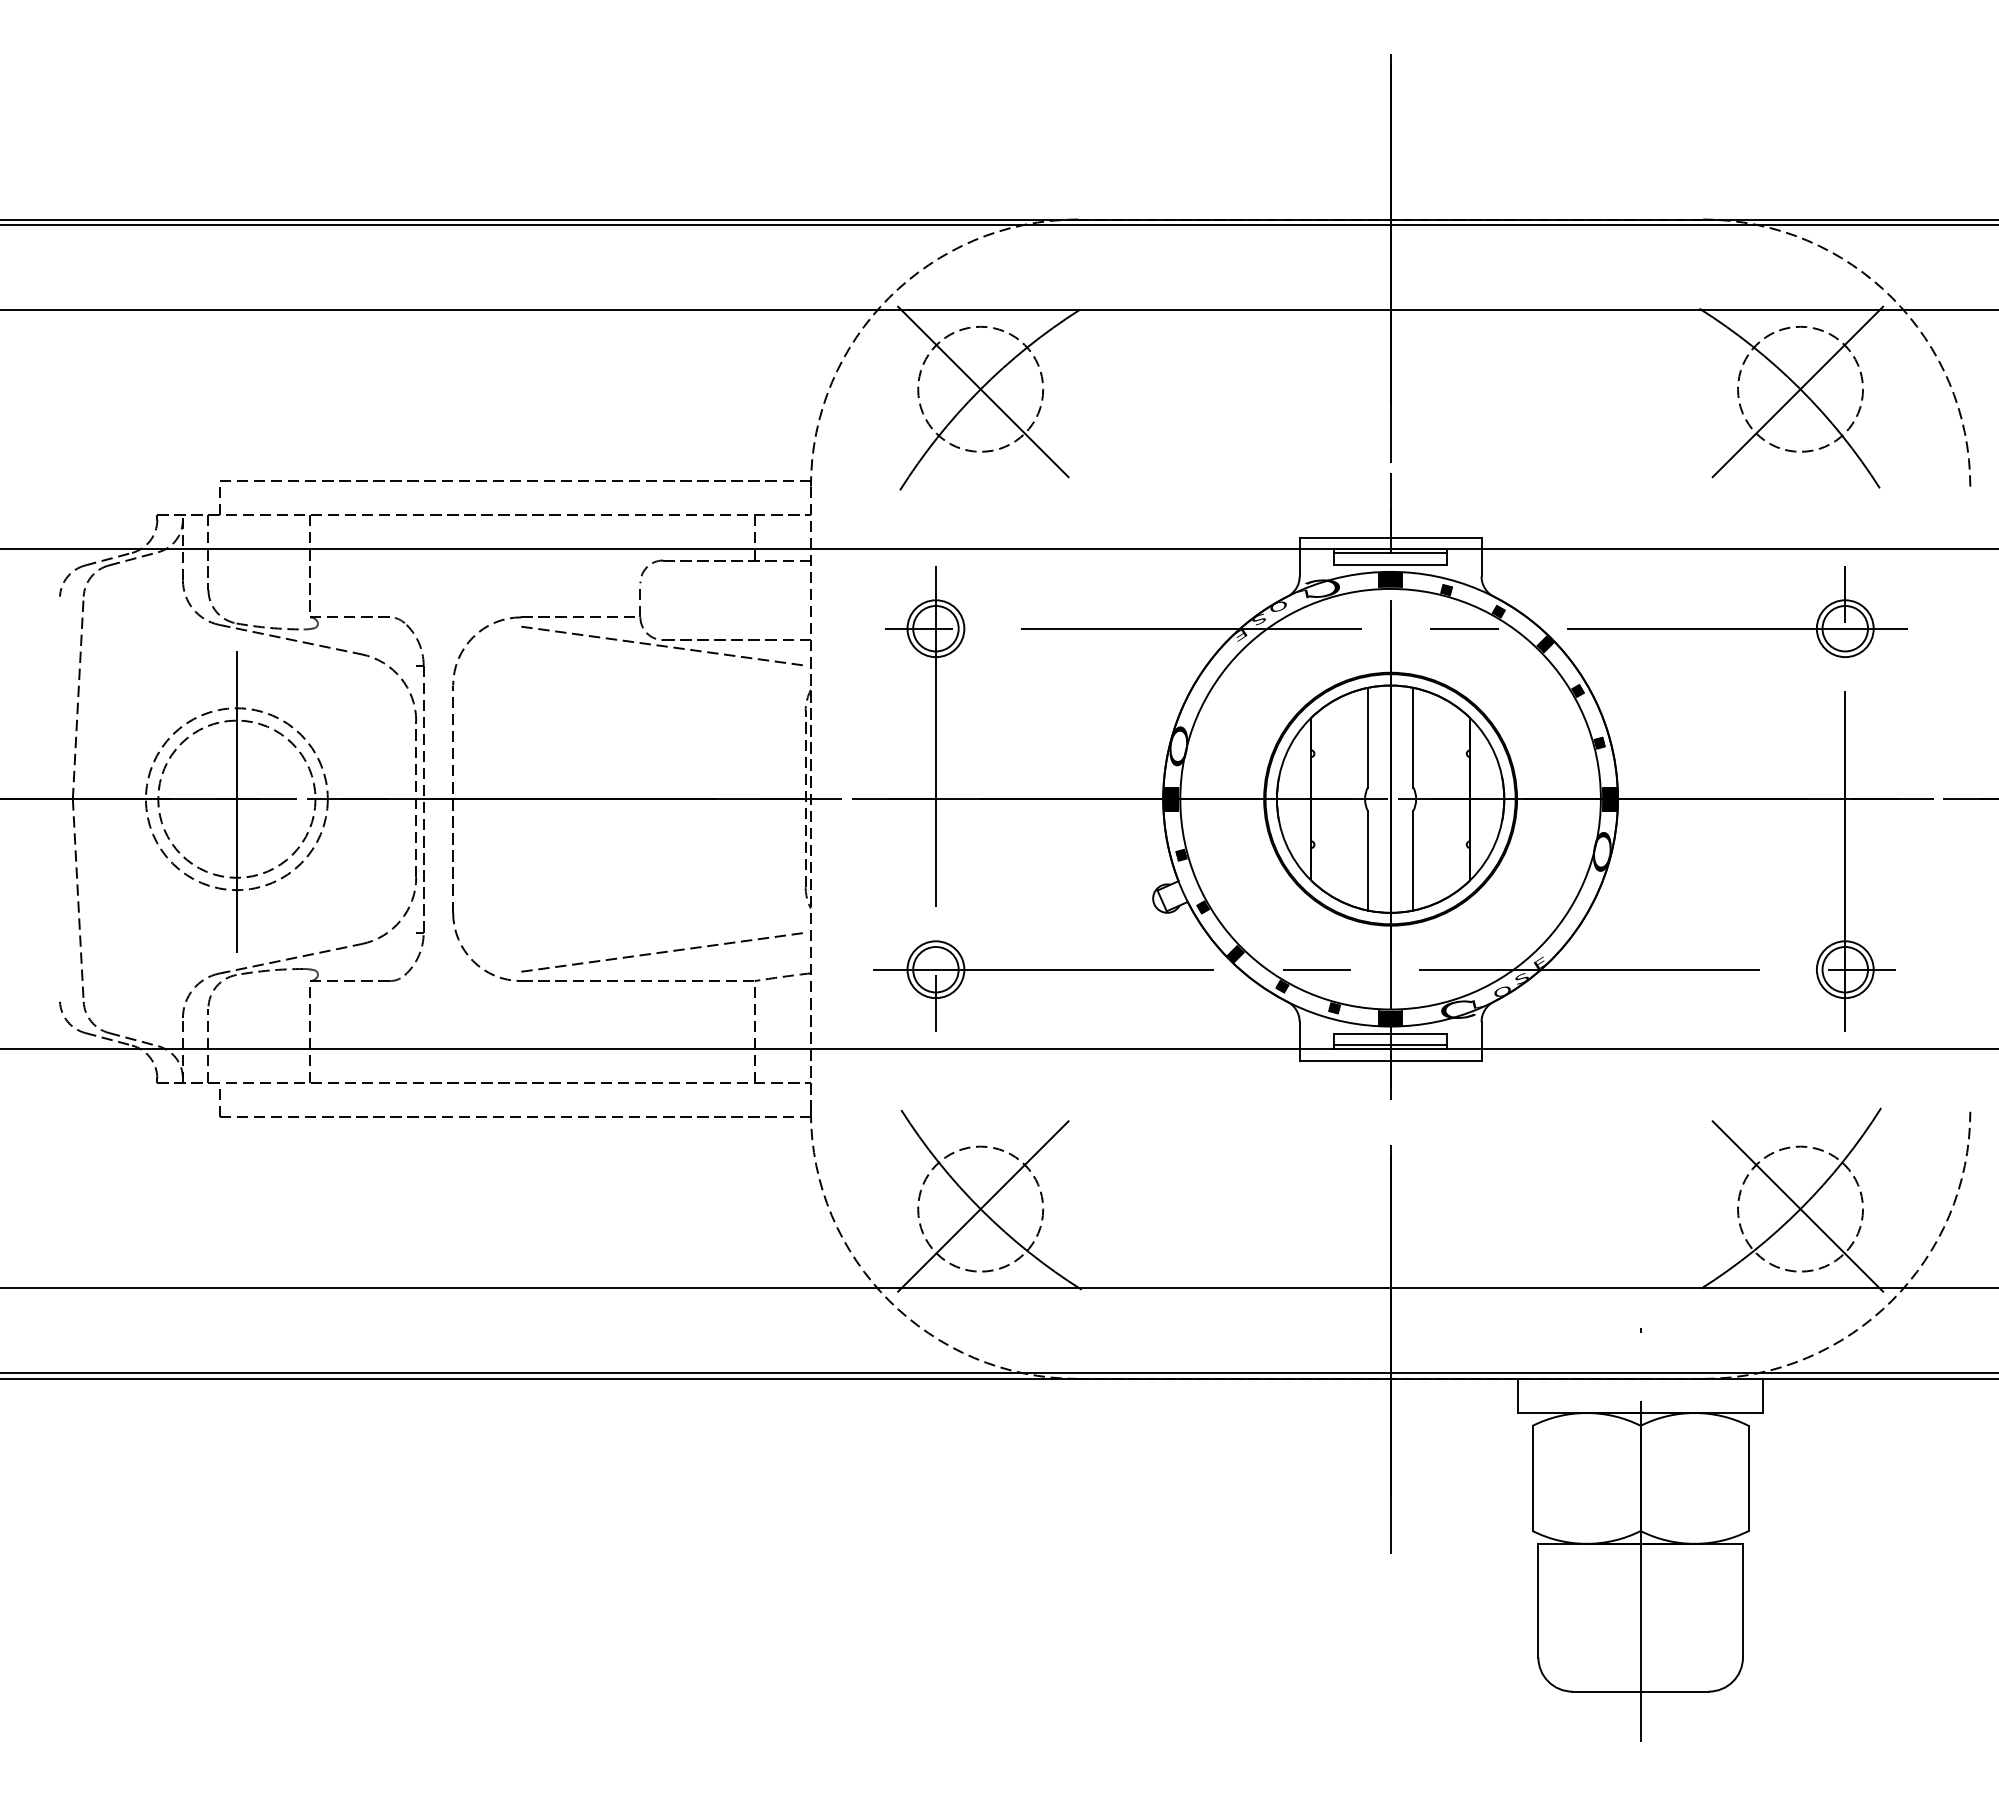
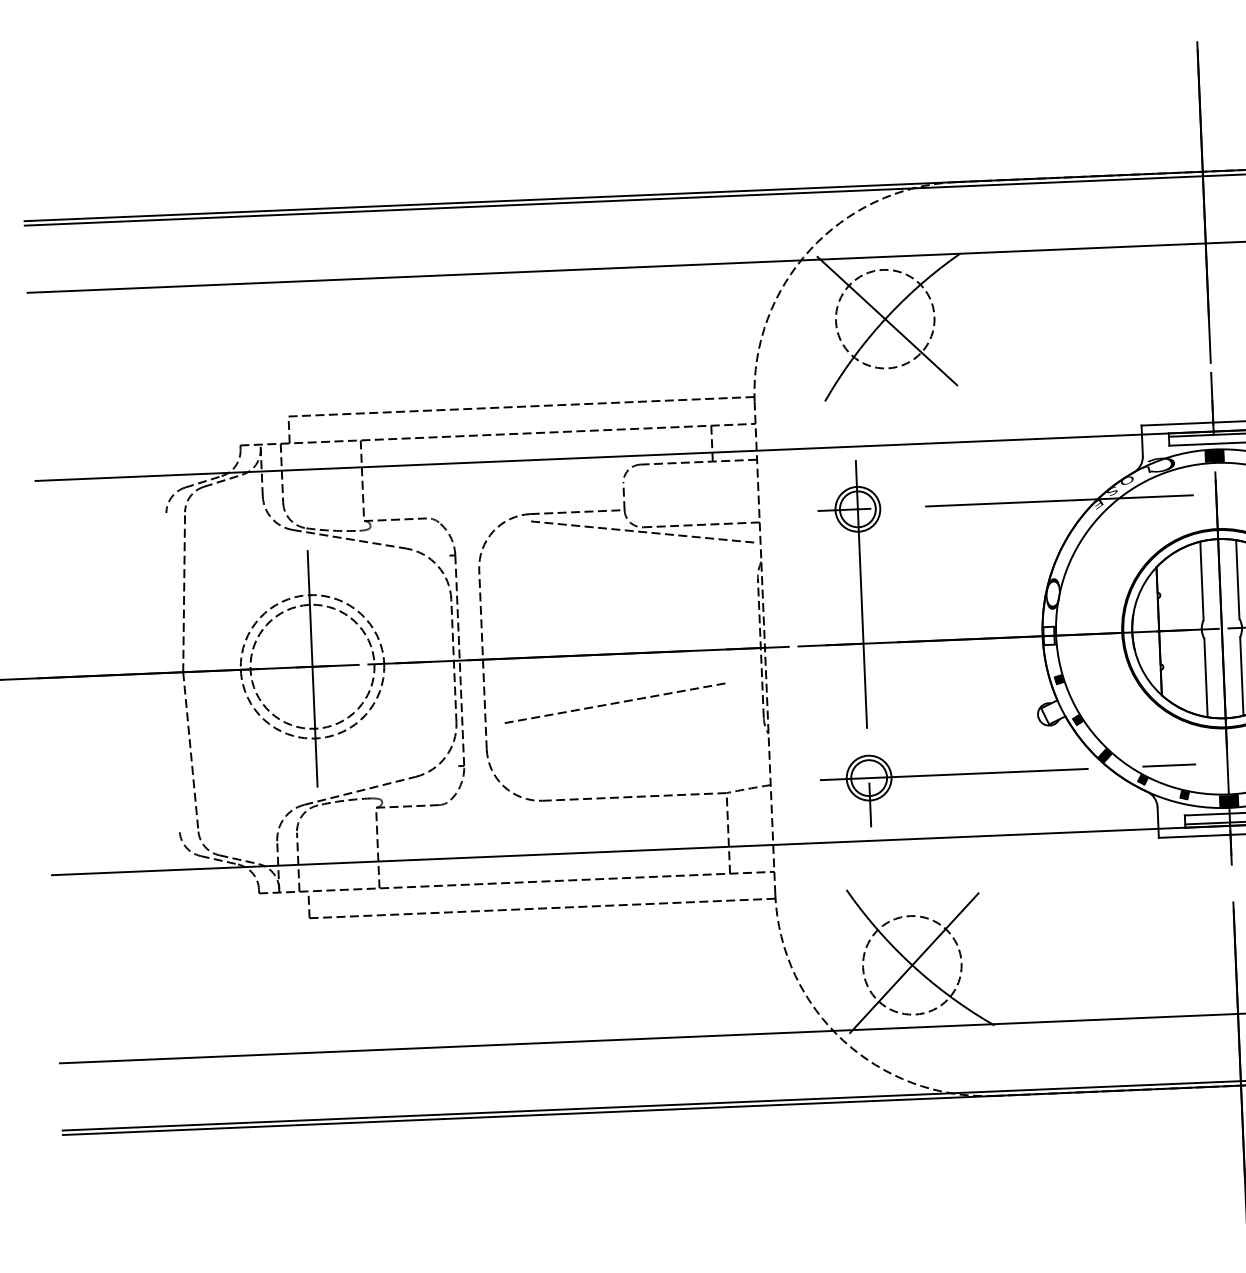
hatch: (1171, 798) -> (1049, 635), removed
line: (661, 952) -> (614, 703), moved

